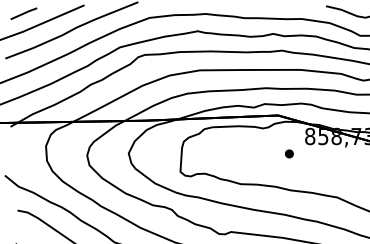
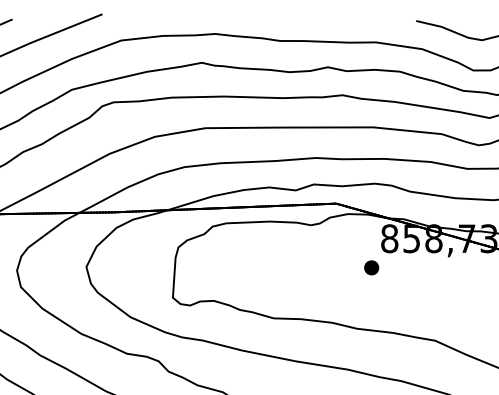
part: (289, 153) -> (371, 267), moved

